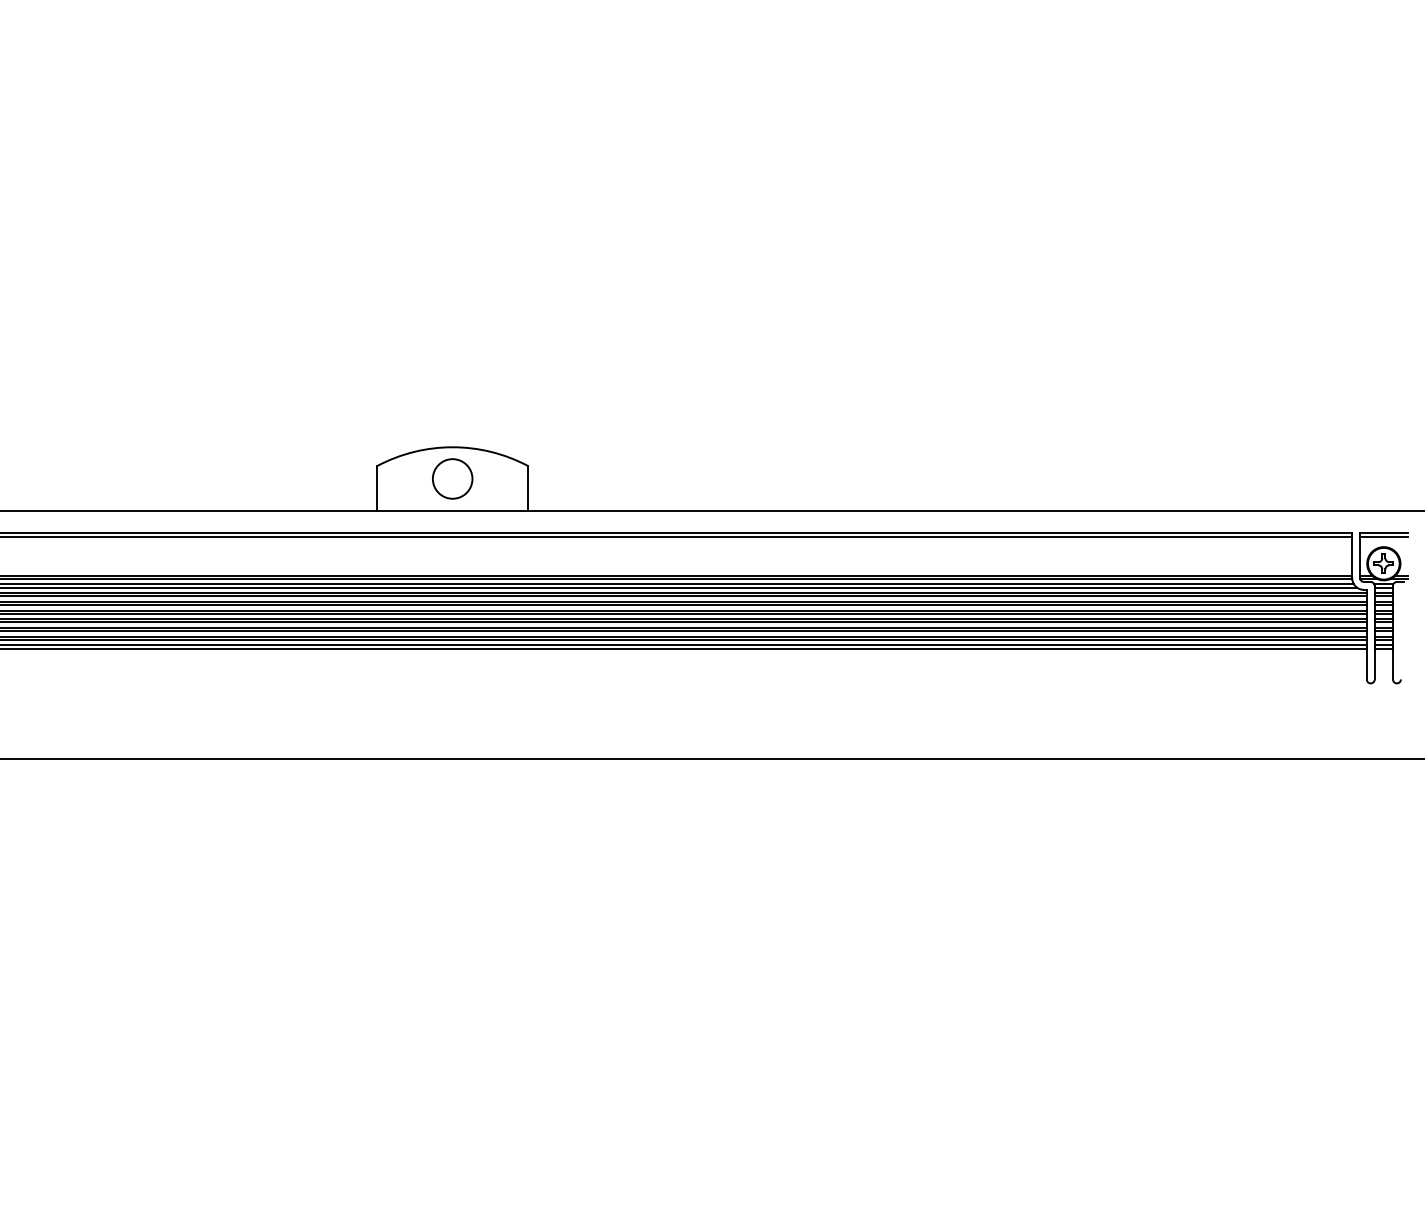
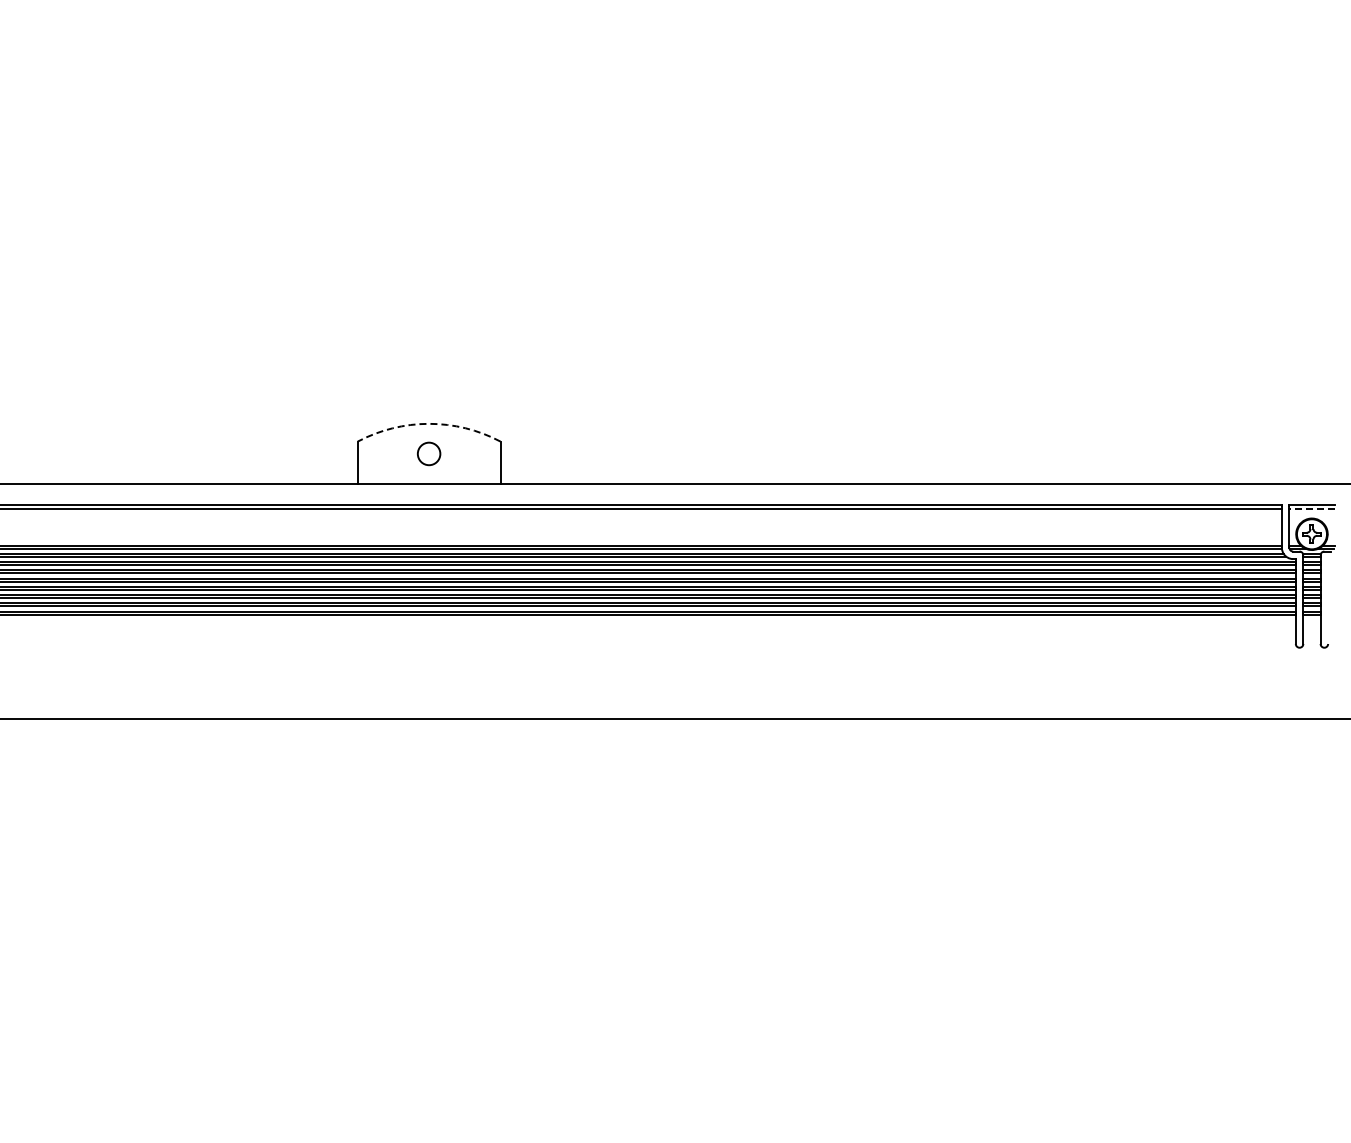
arc: (453, 446) -> (429, 423), solid -> dashed
circle: (451, 478) -> (428, 453), size x0.6
line: (1383, 537) -> (1311, 509), solid -> dashed

